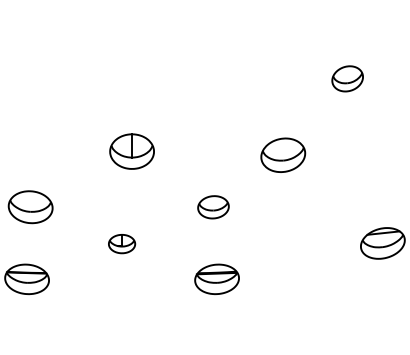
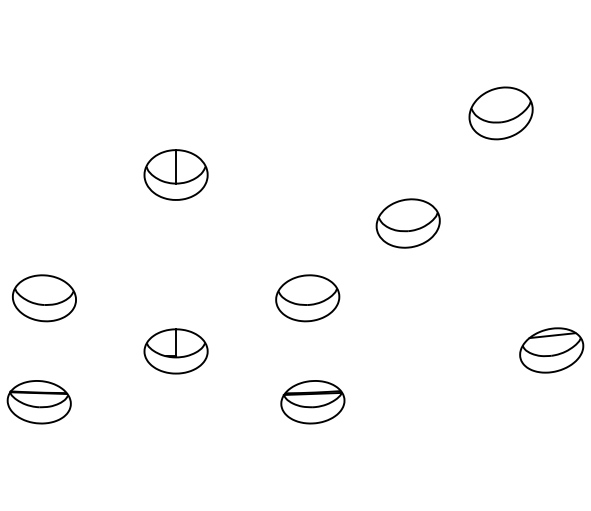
part: (347, 78) -> (500, 112), size x1.43
part: (131, 151) -> (175, 174), moved
part: (213, 207) -> (307, 298), size x1.43
part: (121, 243) -> (175, 350), size x1.67

